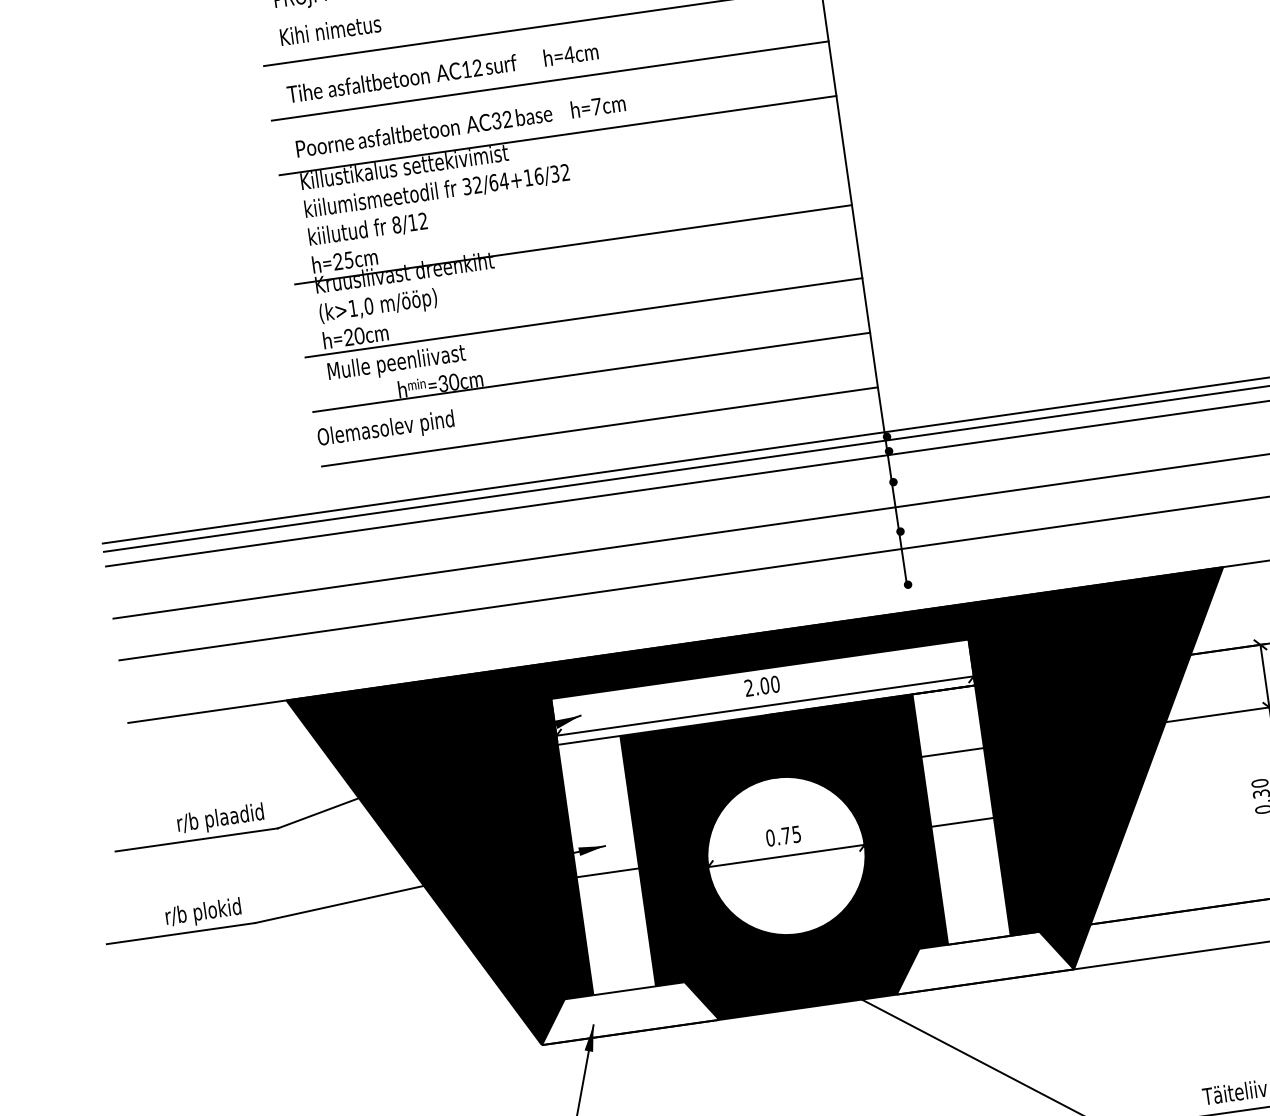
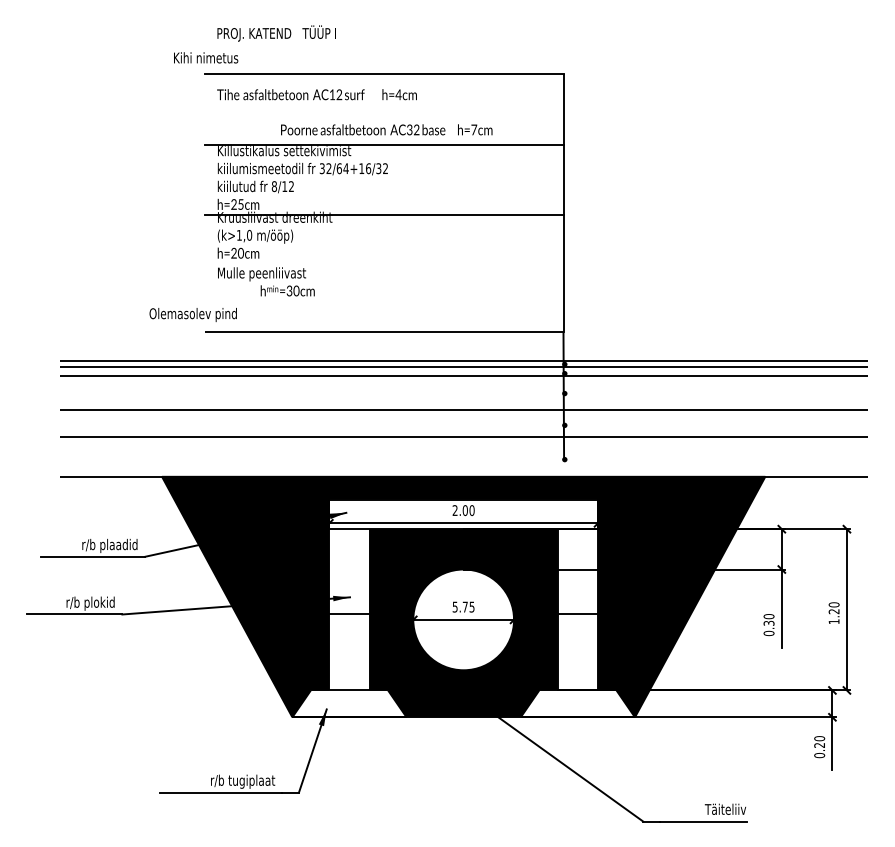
text: (331, 29) -> (206, 57), moved
line: (549, 81) -> (383, 109), removed
text: (460, 125) -> (386, 129), moved
line: (582, 318) -> (383, 262), removed
line: (590, 373) -> (383, 297), removed
text: (384, 429) -> (192, 314), moved
text: (769, 837) -> (454, 606), 0.75 -> 5.75

